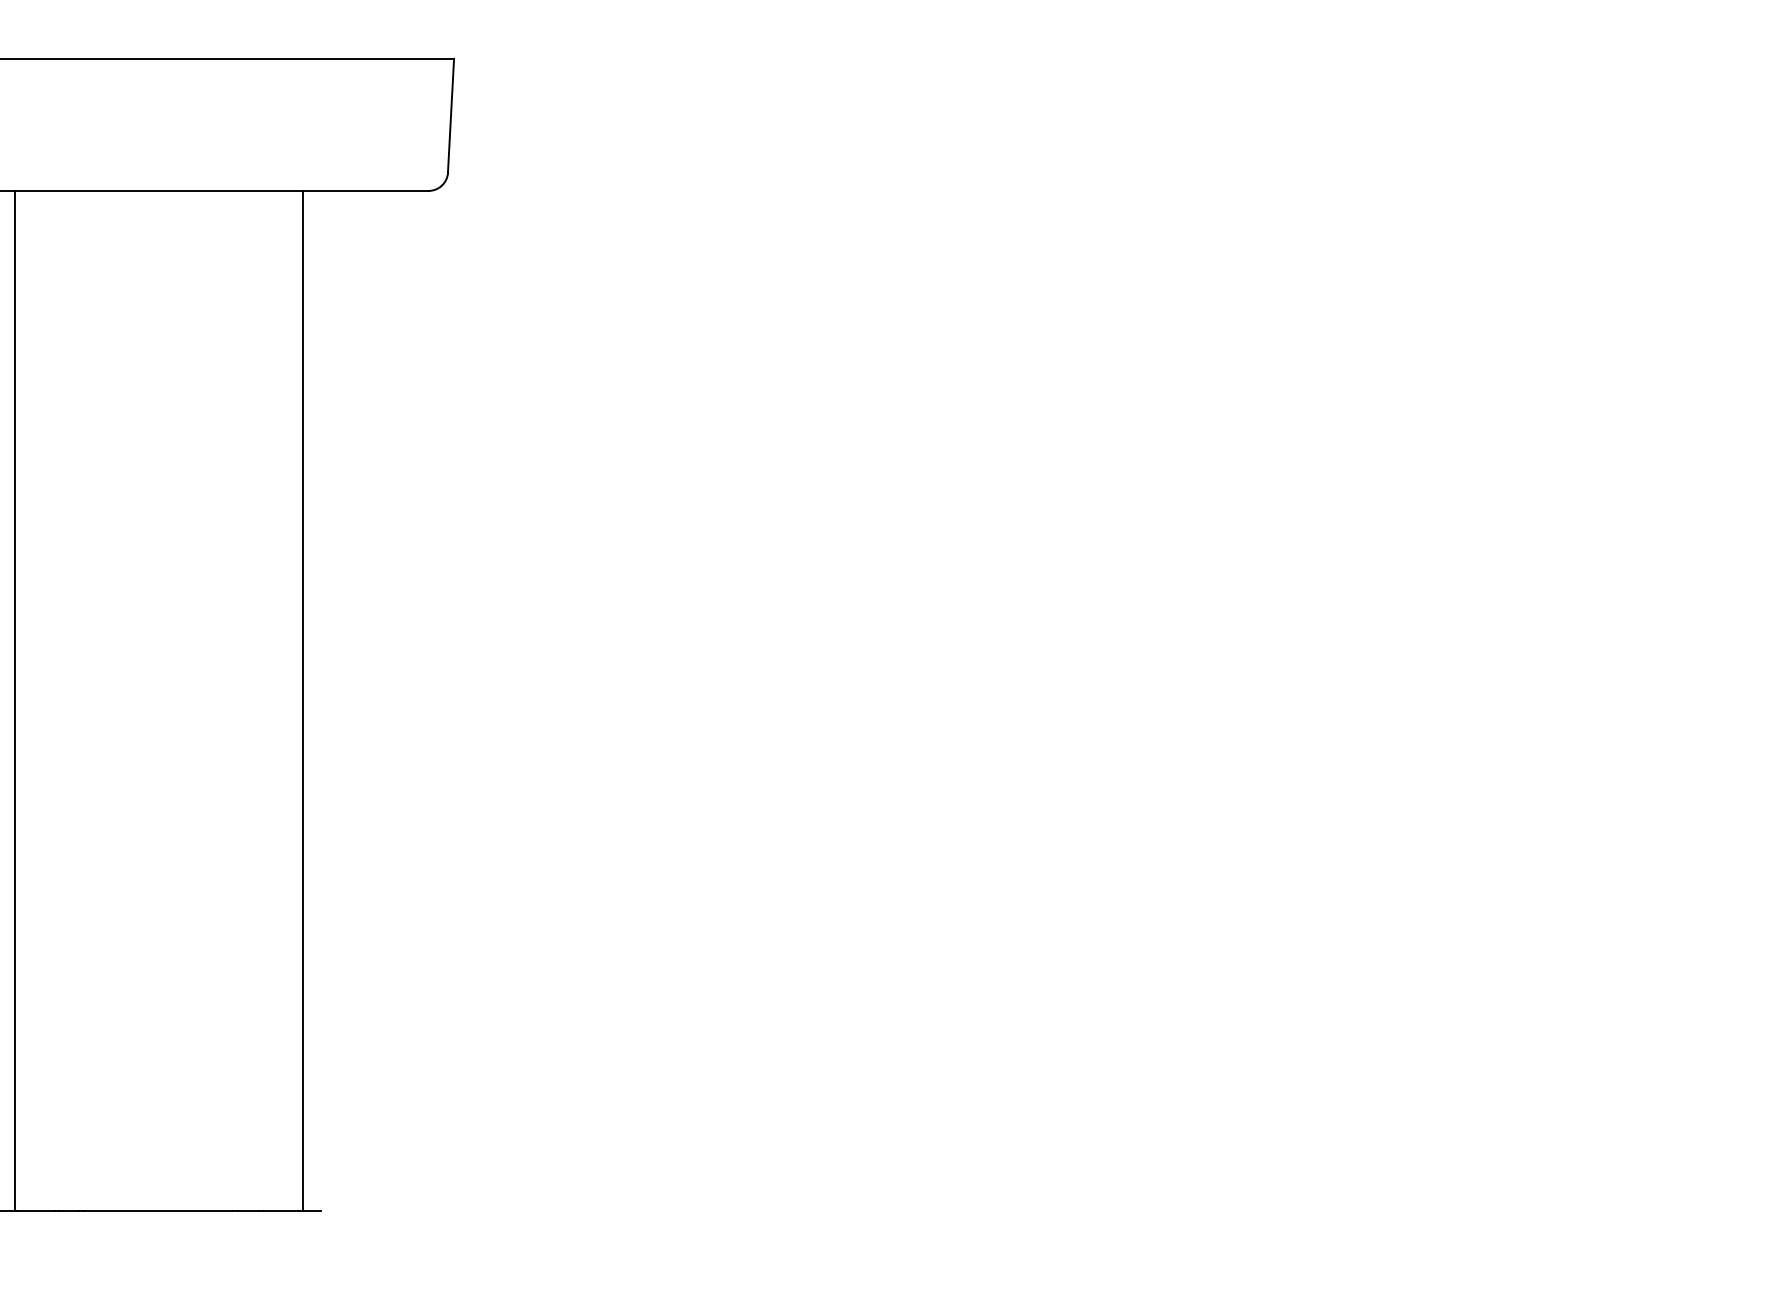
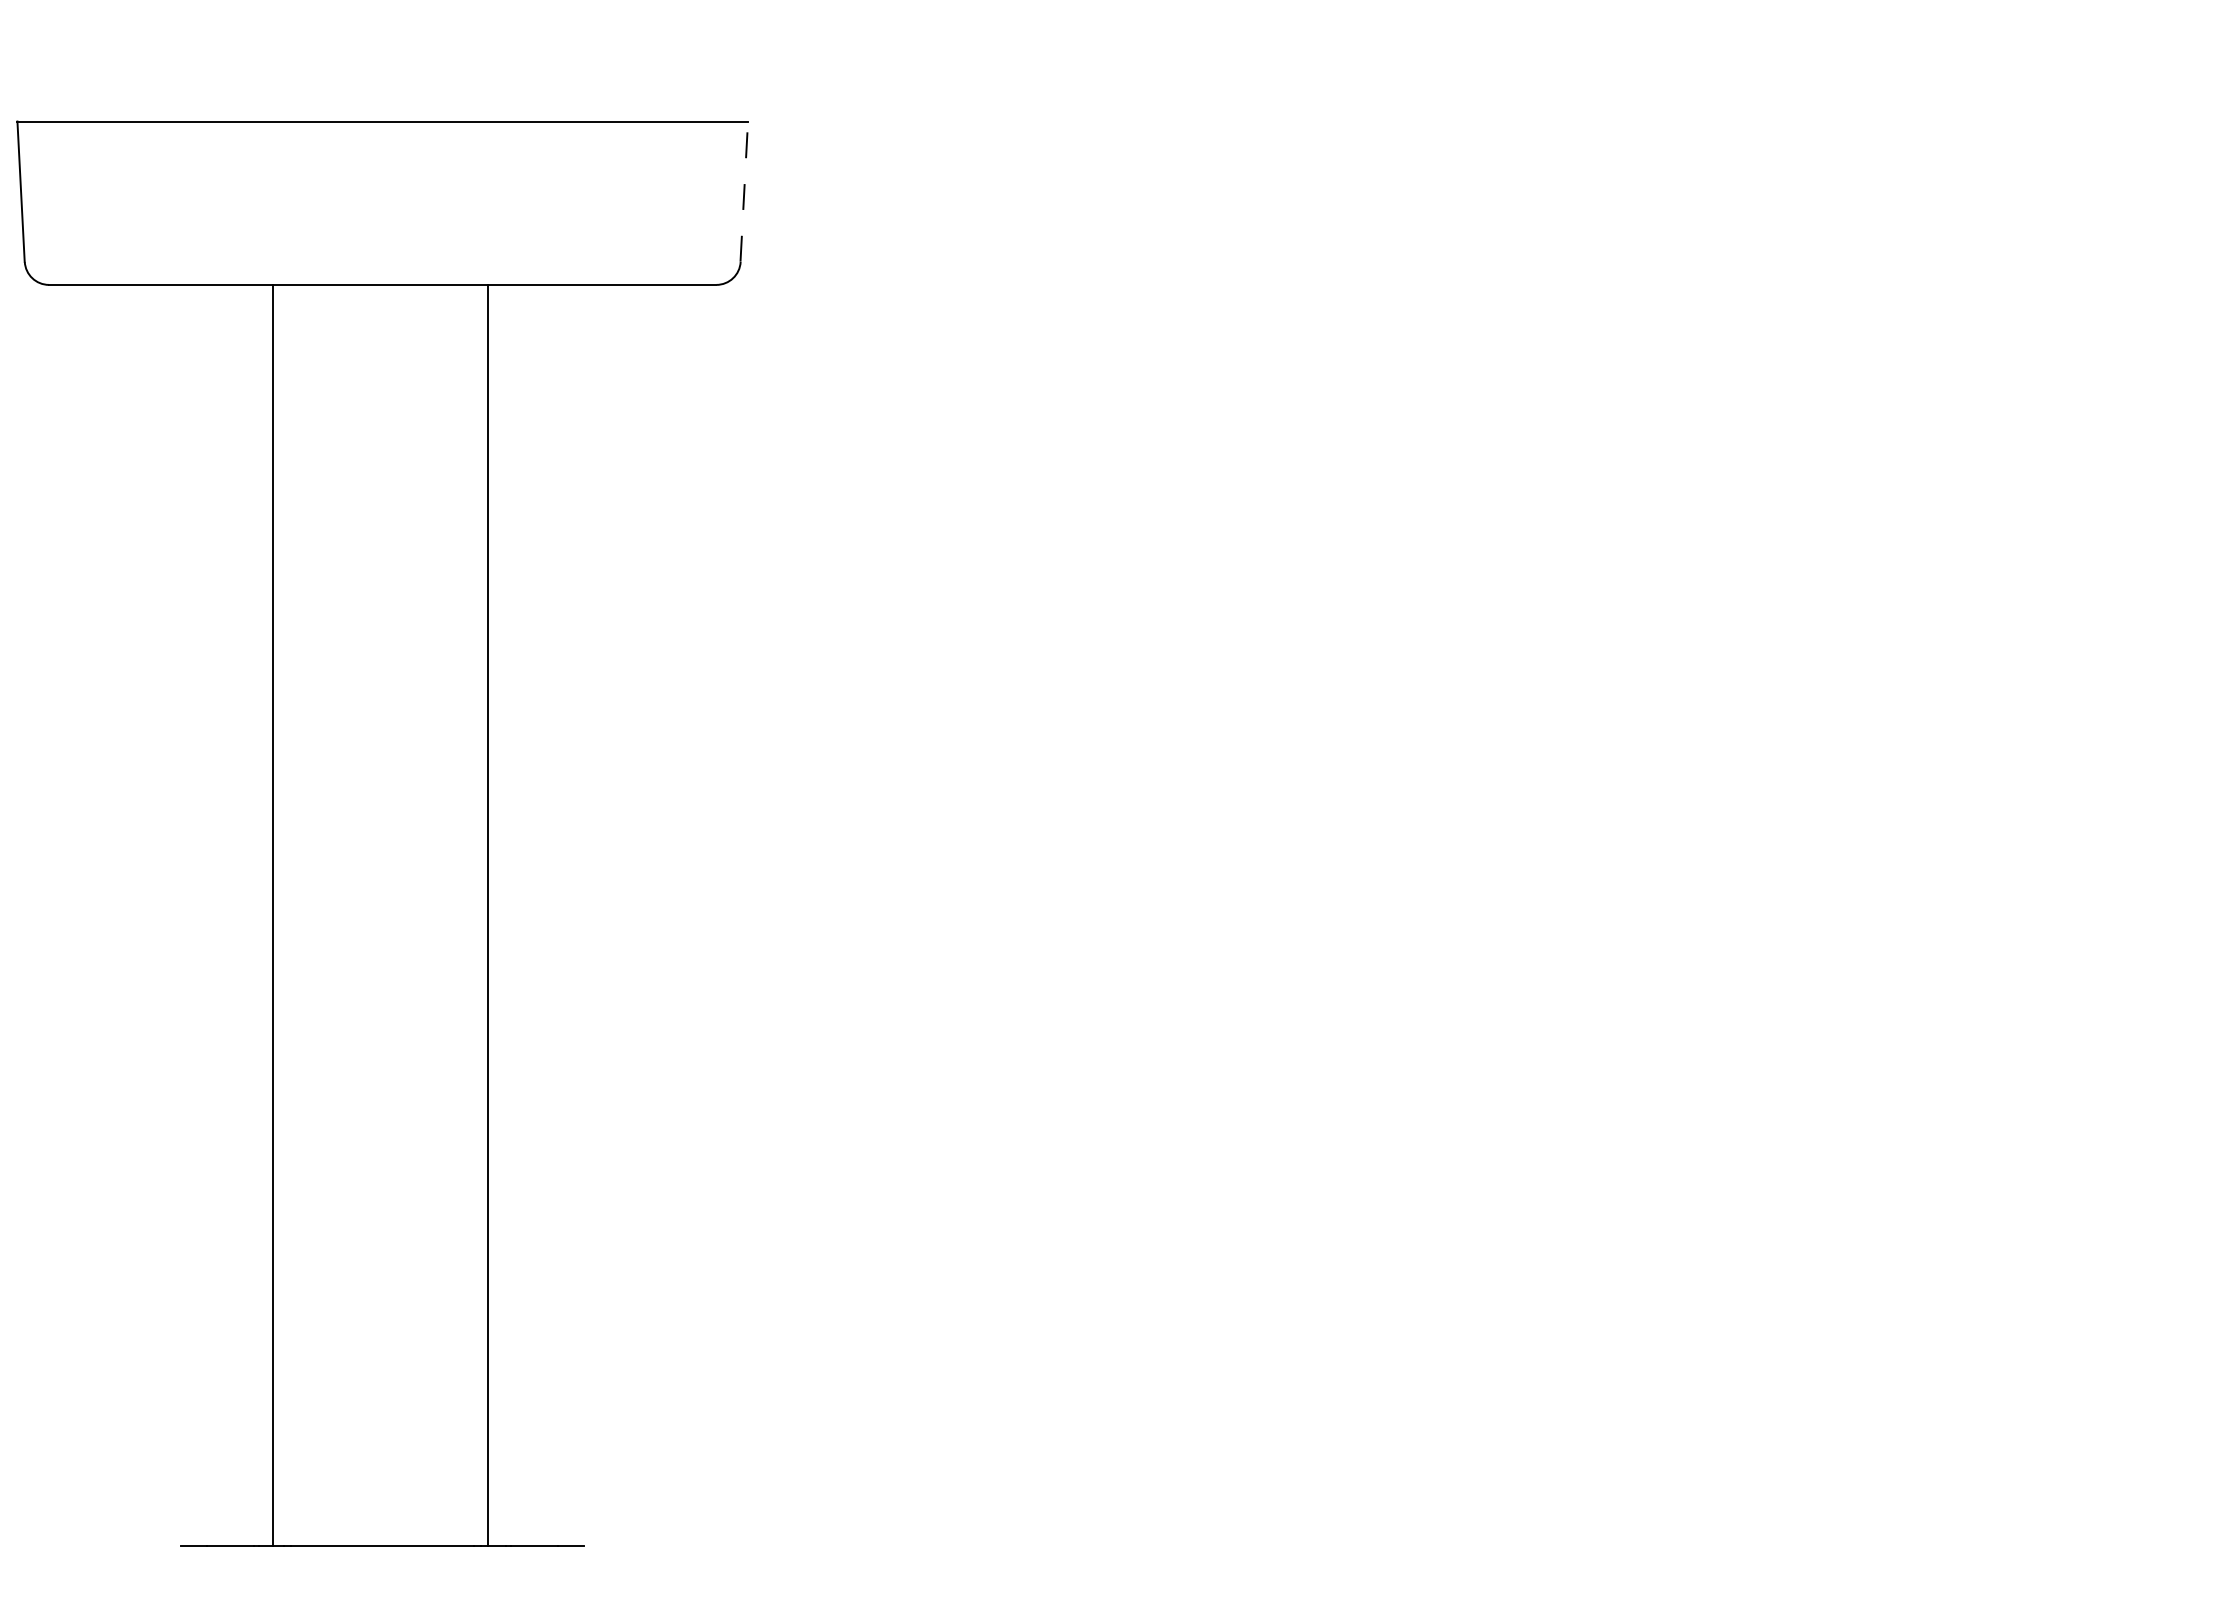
line: (451, 115) -> (744, 191), solid -> dashed
line: (14, 700) -> (272, 915), moved
line: (302, 700) -> (487, 915), moved

